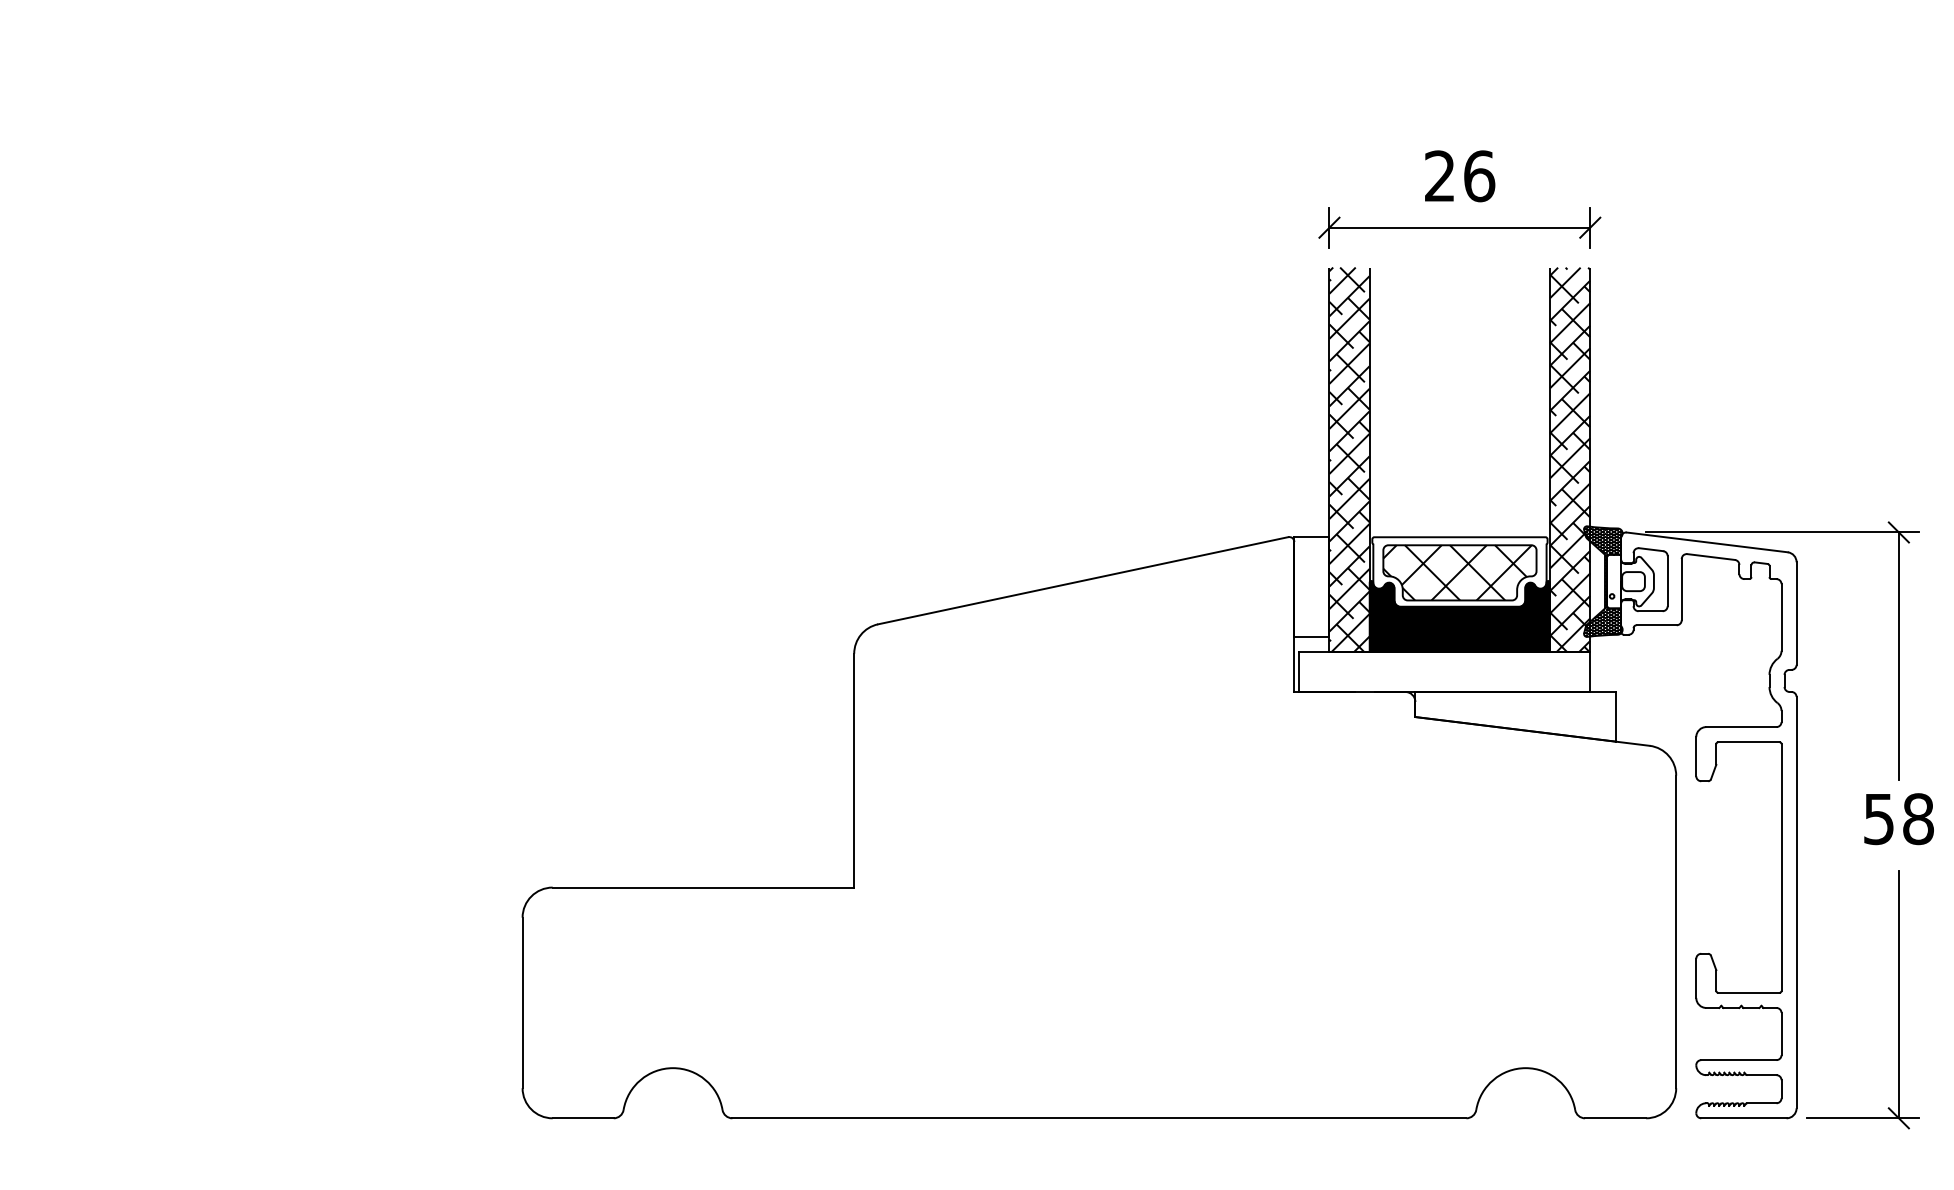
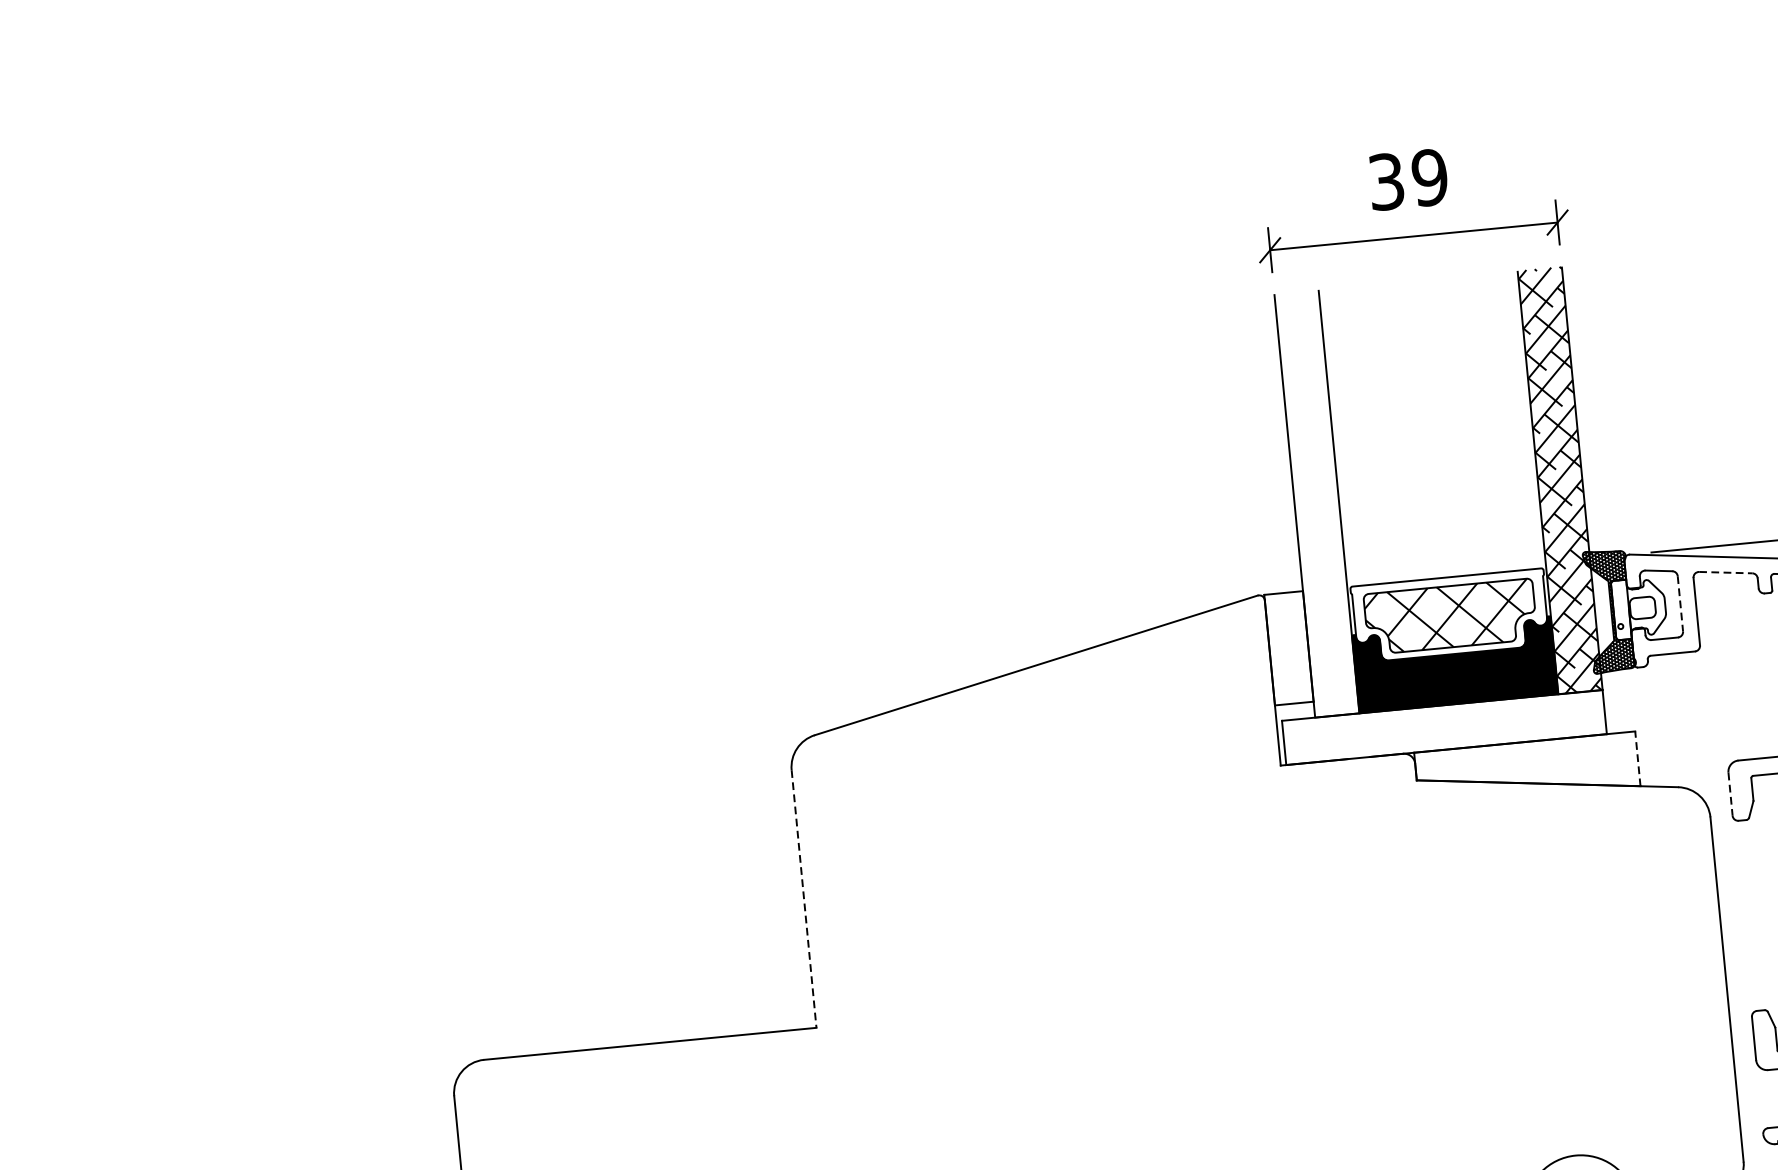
text: (1460, 176) -> (1409, 179), 26 -> 39
hatch: (1349, 459) -> (1316, 503), removed
line: (1711, 557) -> (1726, 573), solid -> dashed
line: (1667, 581) -> (1680, 604), solid -> dashed
line: (1616, 716) -> (1638, 758), solid -> dashed
line: (1696, 756) -> (1730, 794), solid -> dashed
line: (854, 770) -> (804, 898), solid -> dashed

